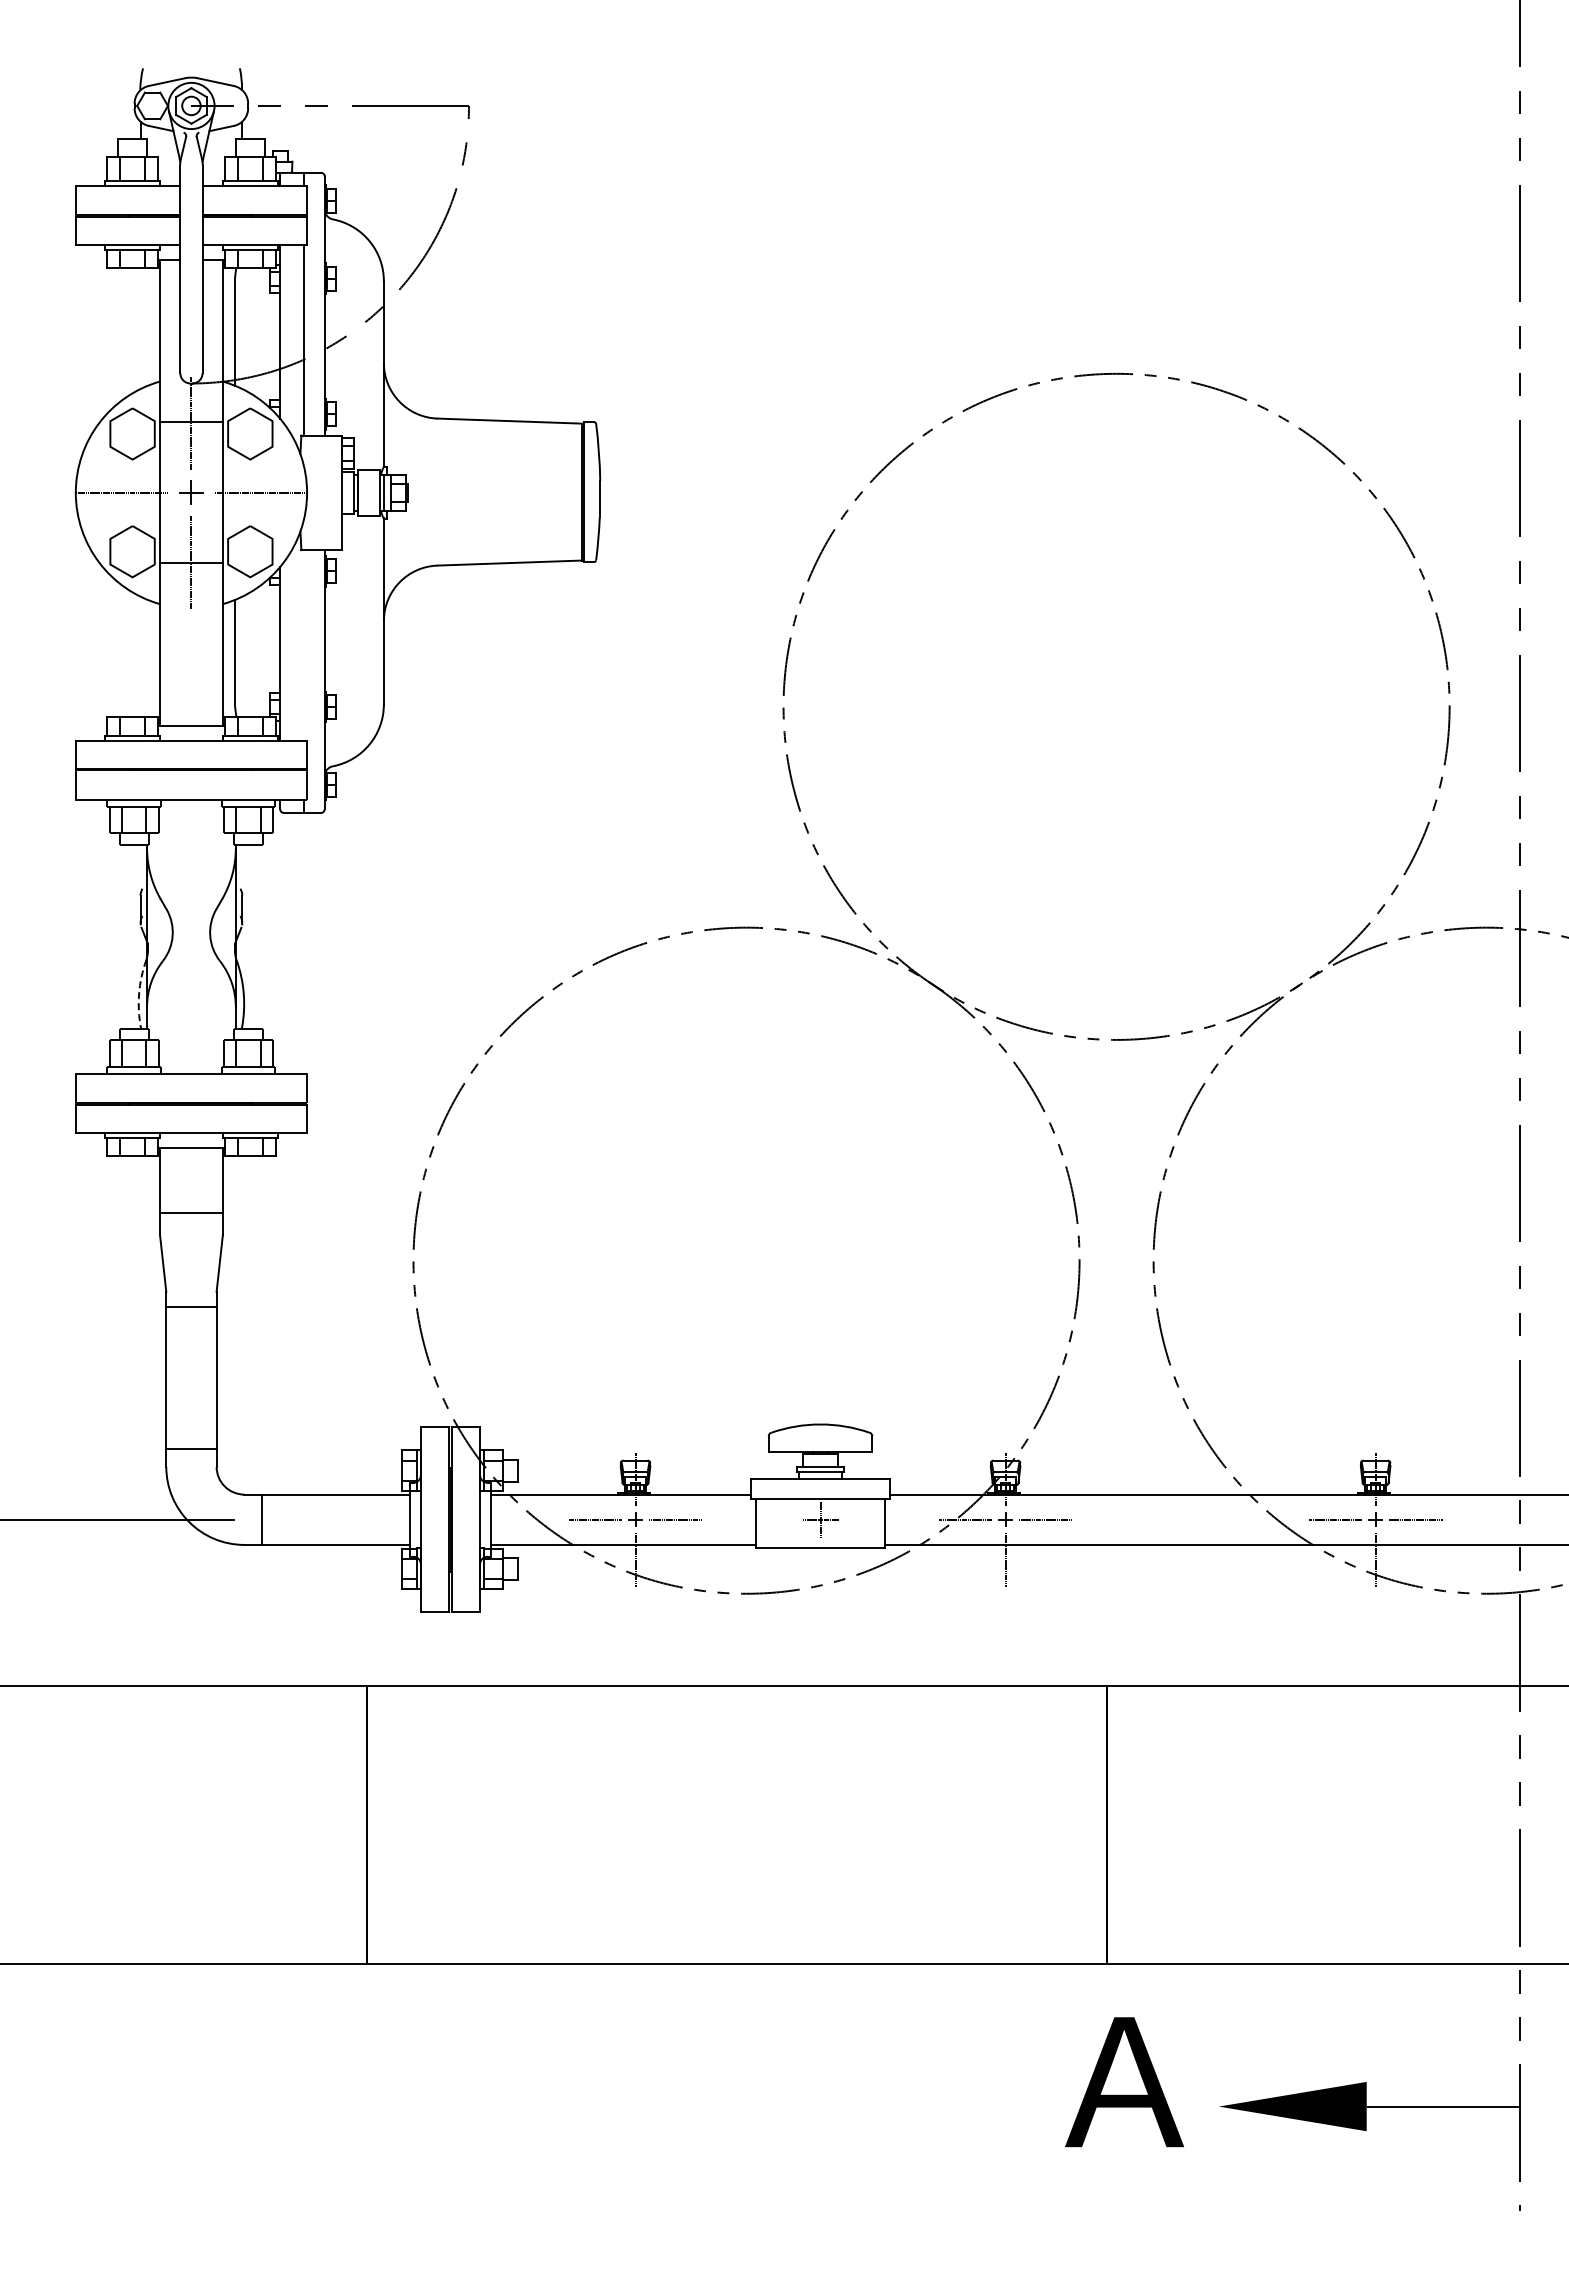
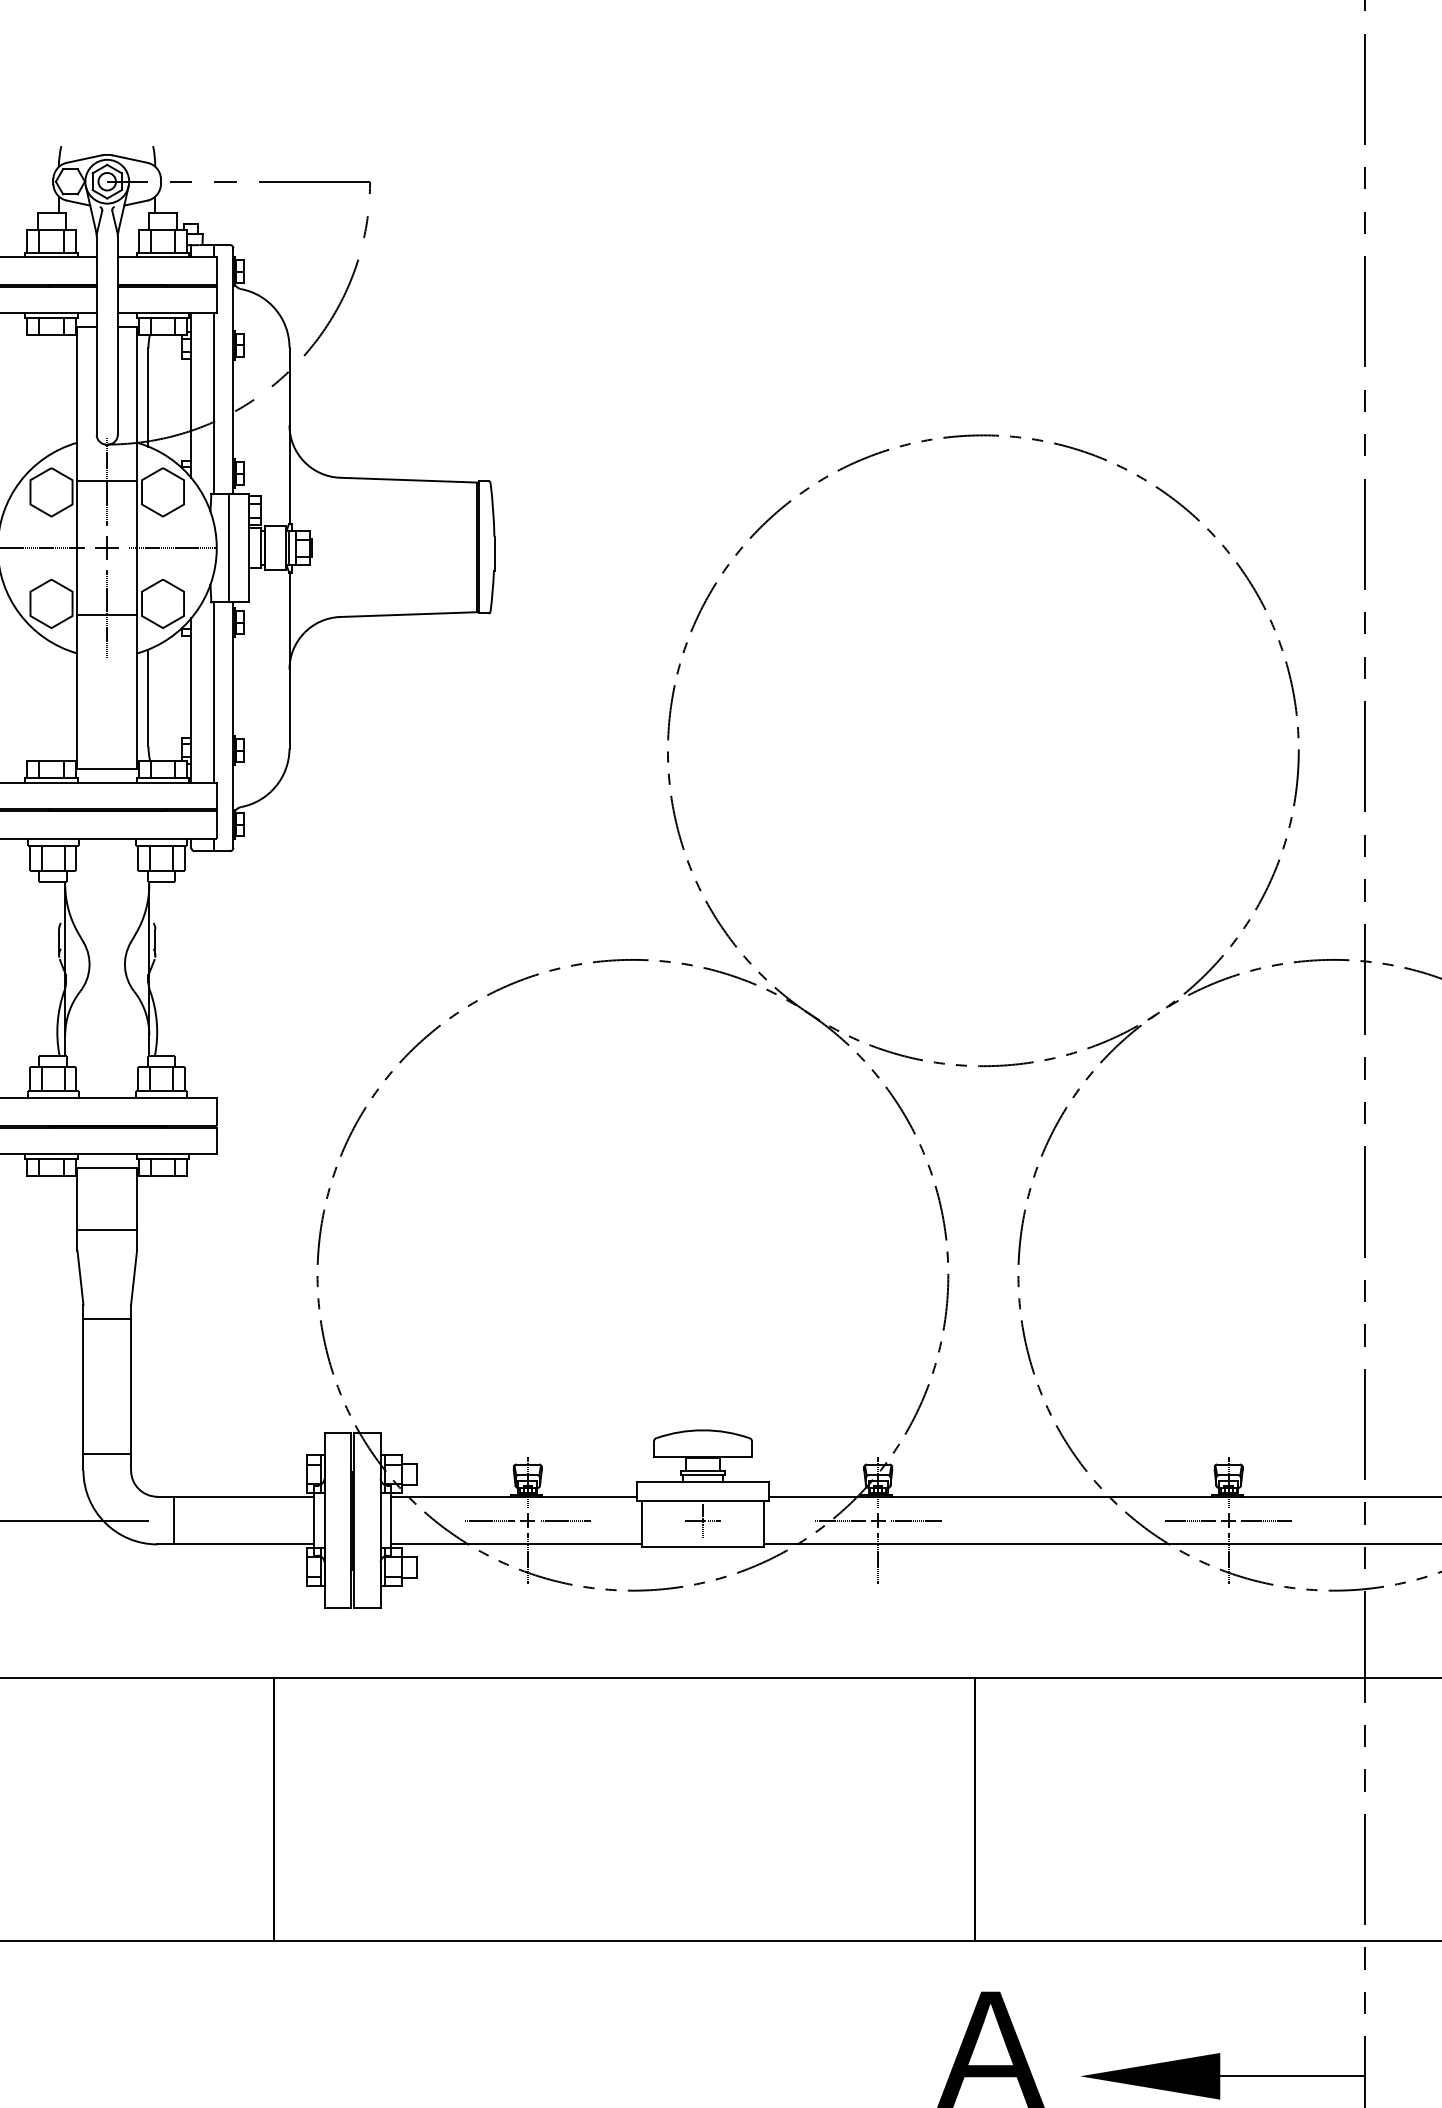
line: (319, 492) -> (228, 547), added
line: (304, 645) -> (214, 692), added
arc: (139, 994) -> (58, 1023), dashed -> solid

